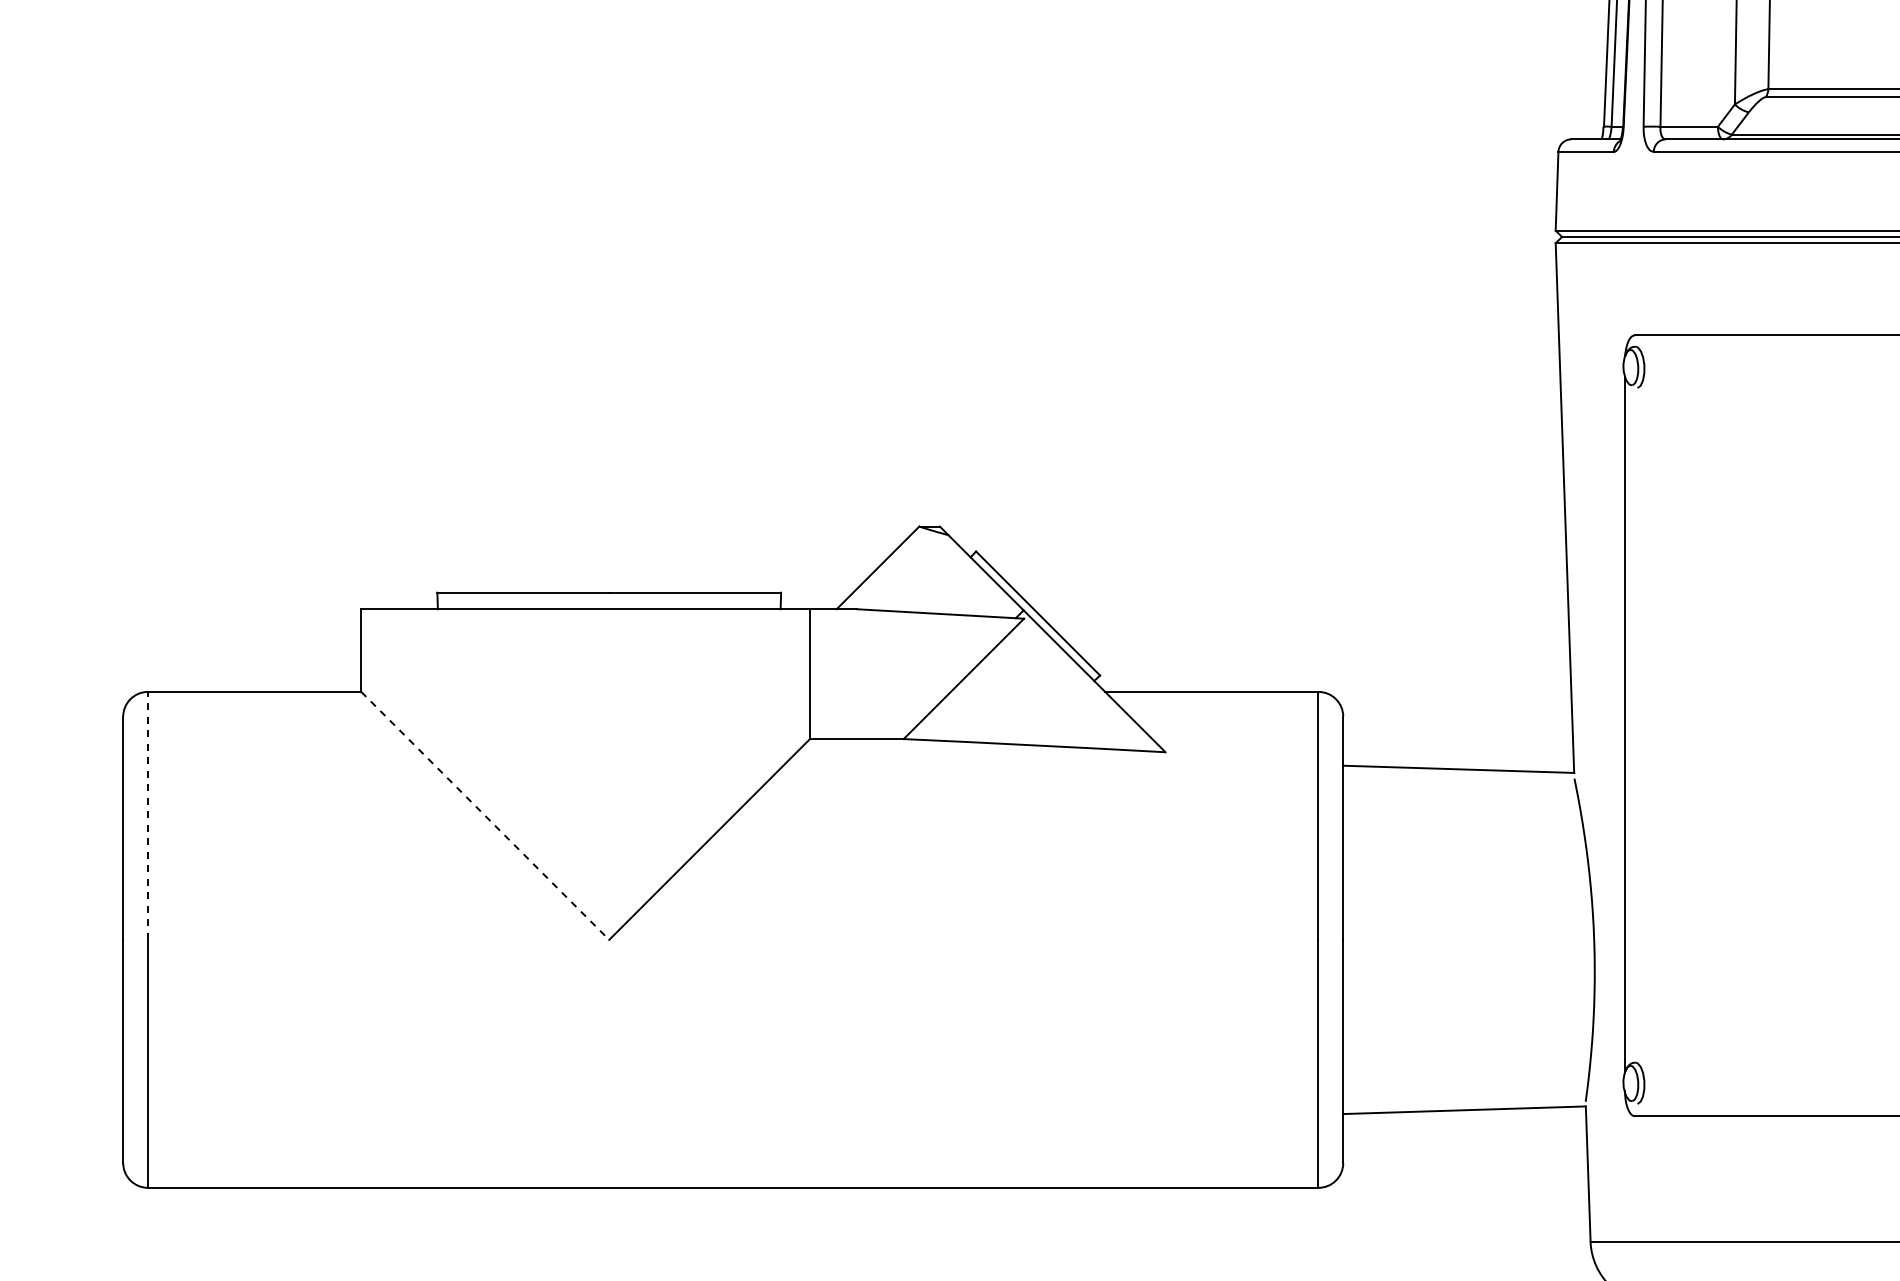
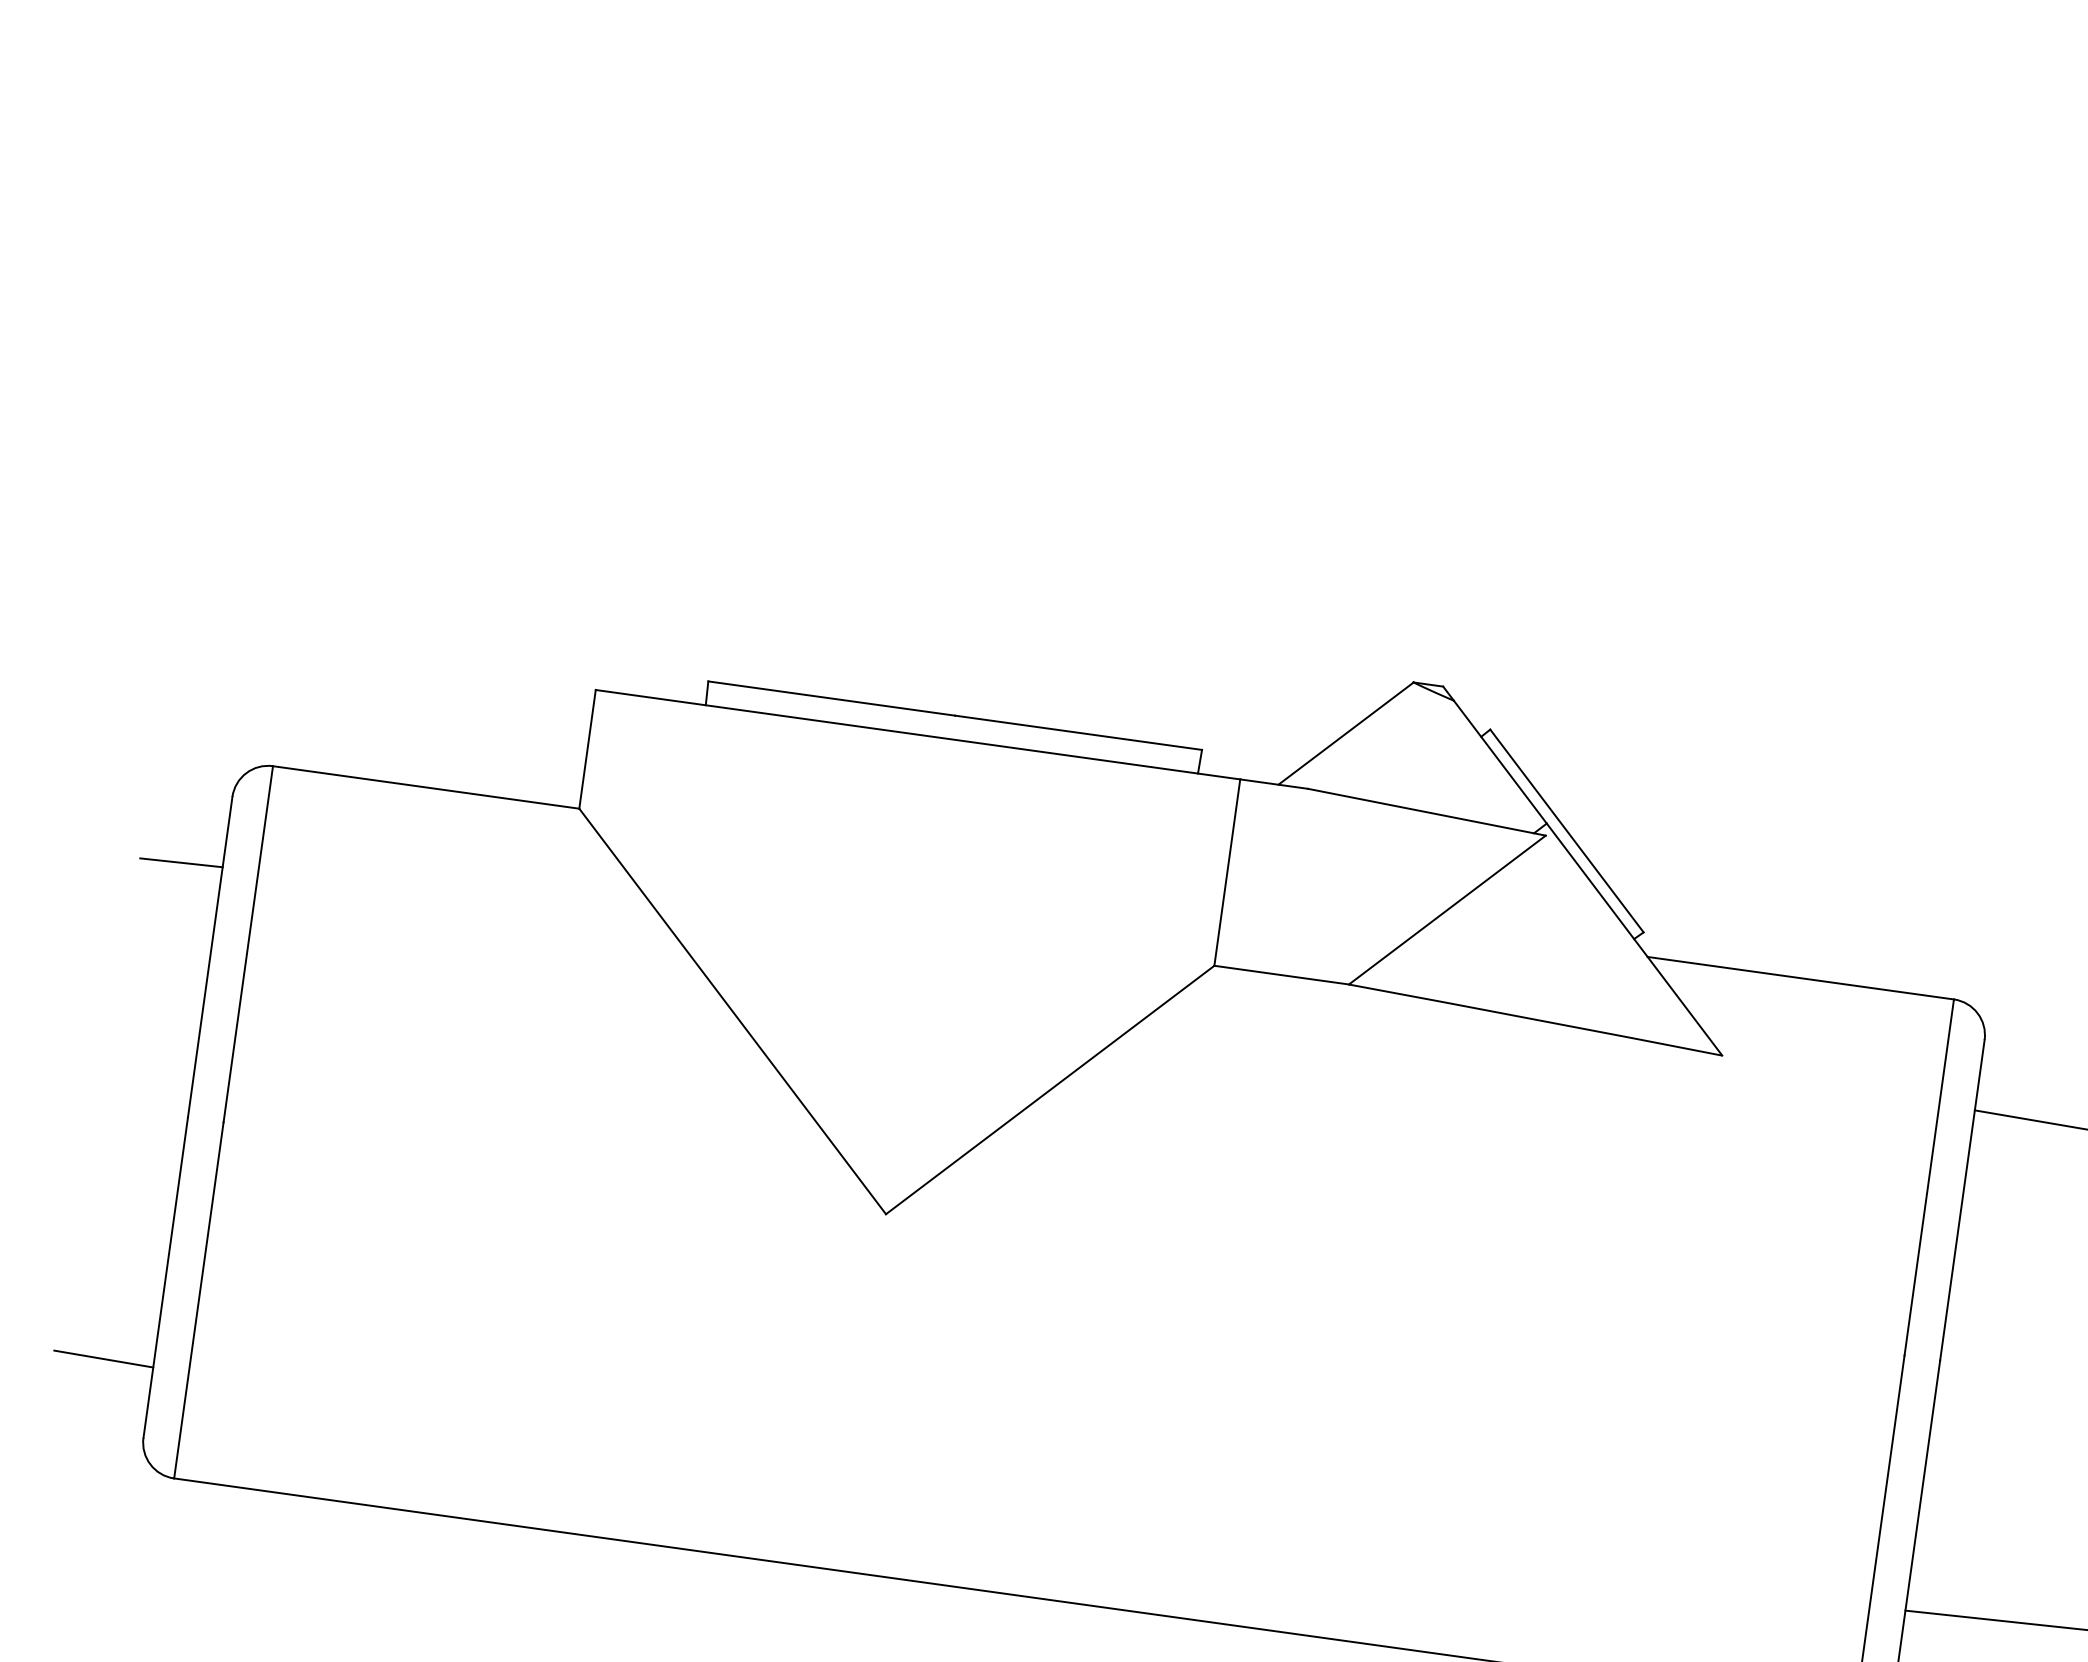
line: (94, 766) -> (181, 862), added
line: (148, 815) -> (249, 943), dashed -> solid
line: (485, 816) -> (732, 1012), dashed -> solid
line: (88, 1112) -> (103, 1358), added

